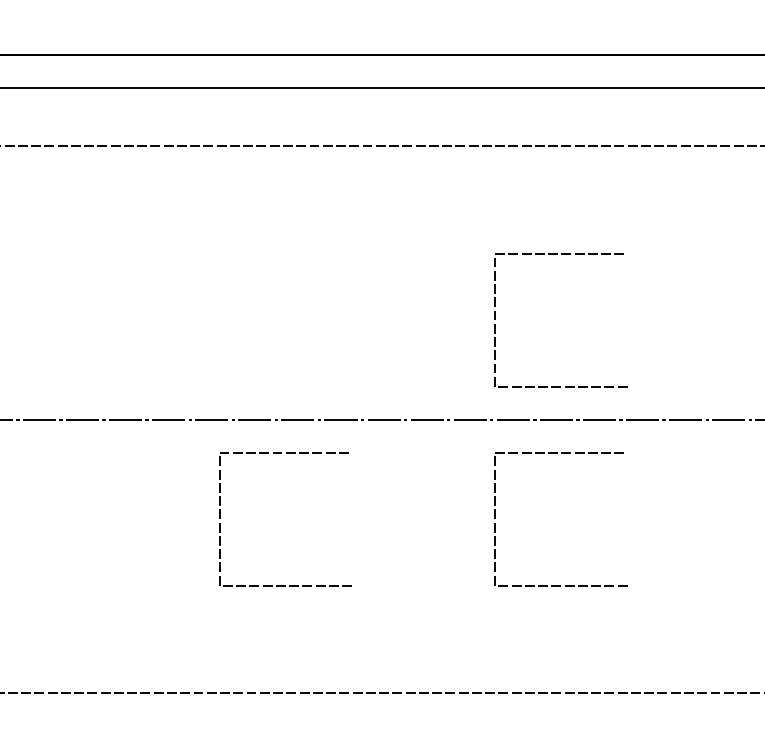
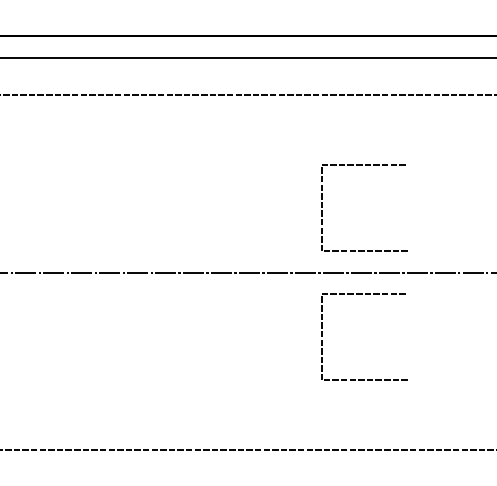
part: (220, 517) -> (143, 336), removed

